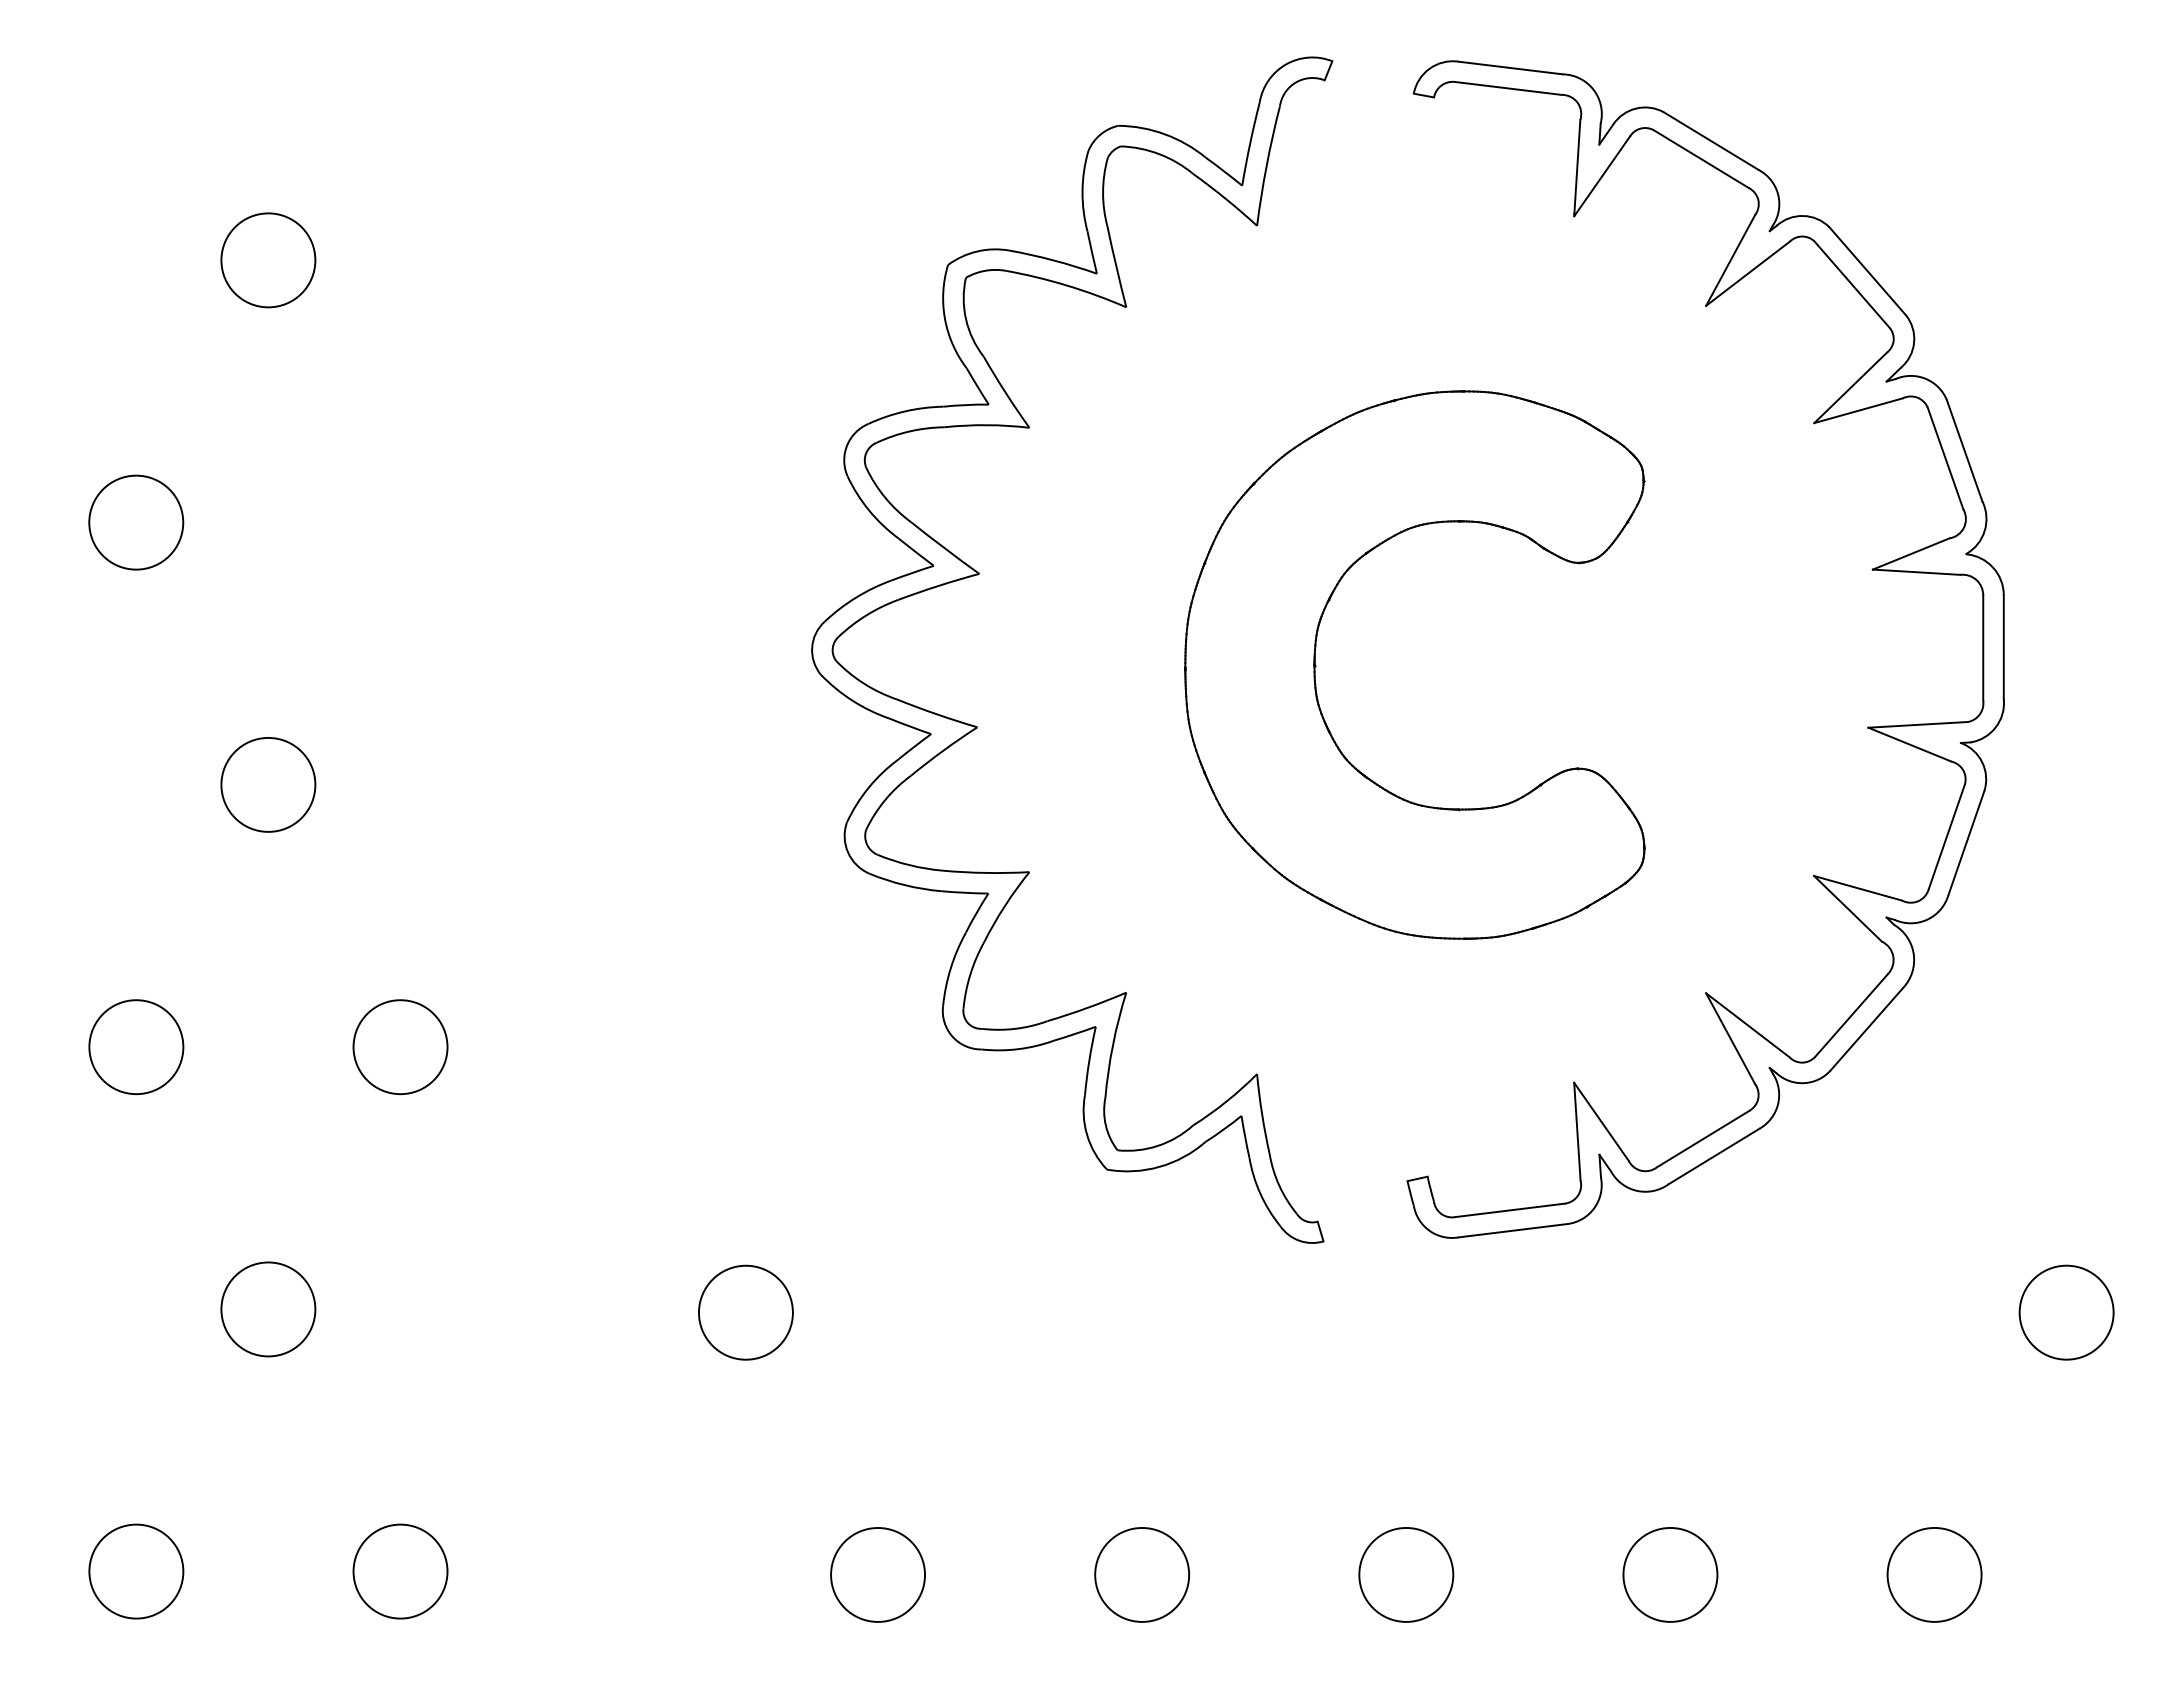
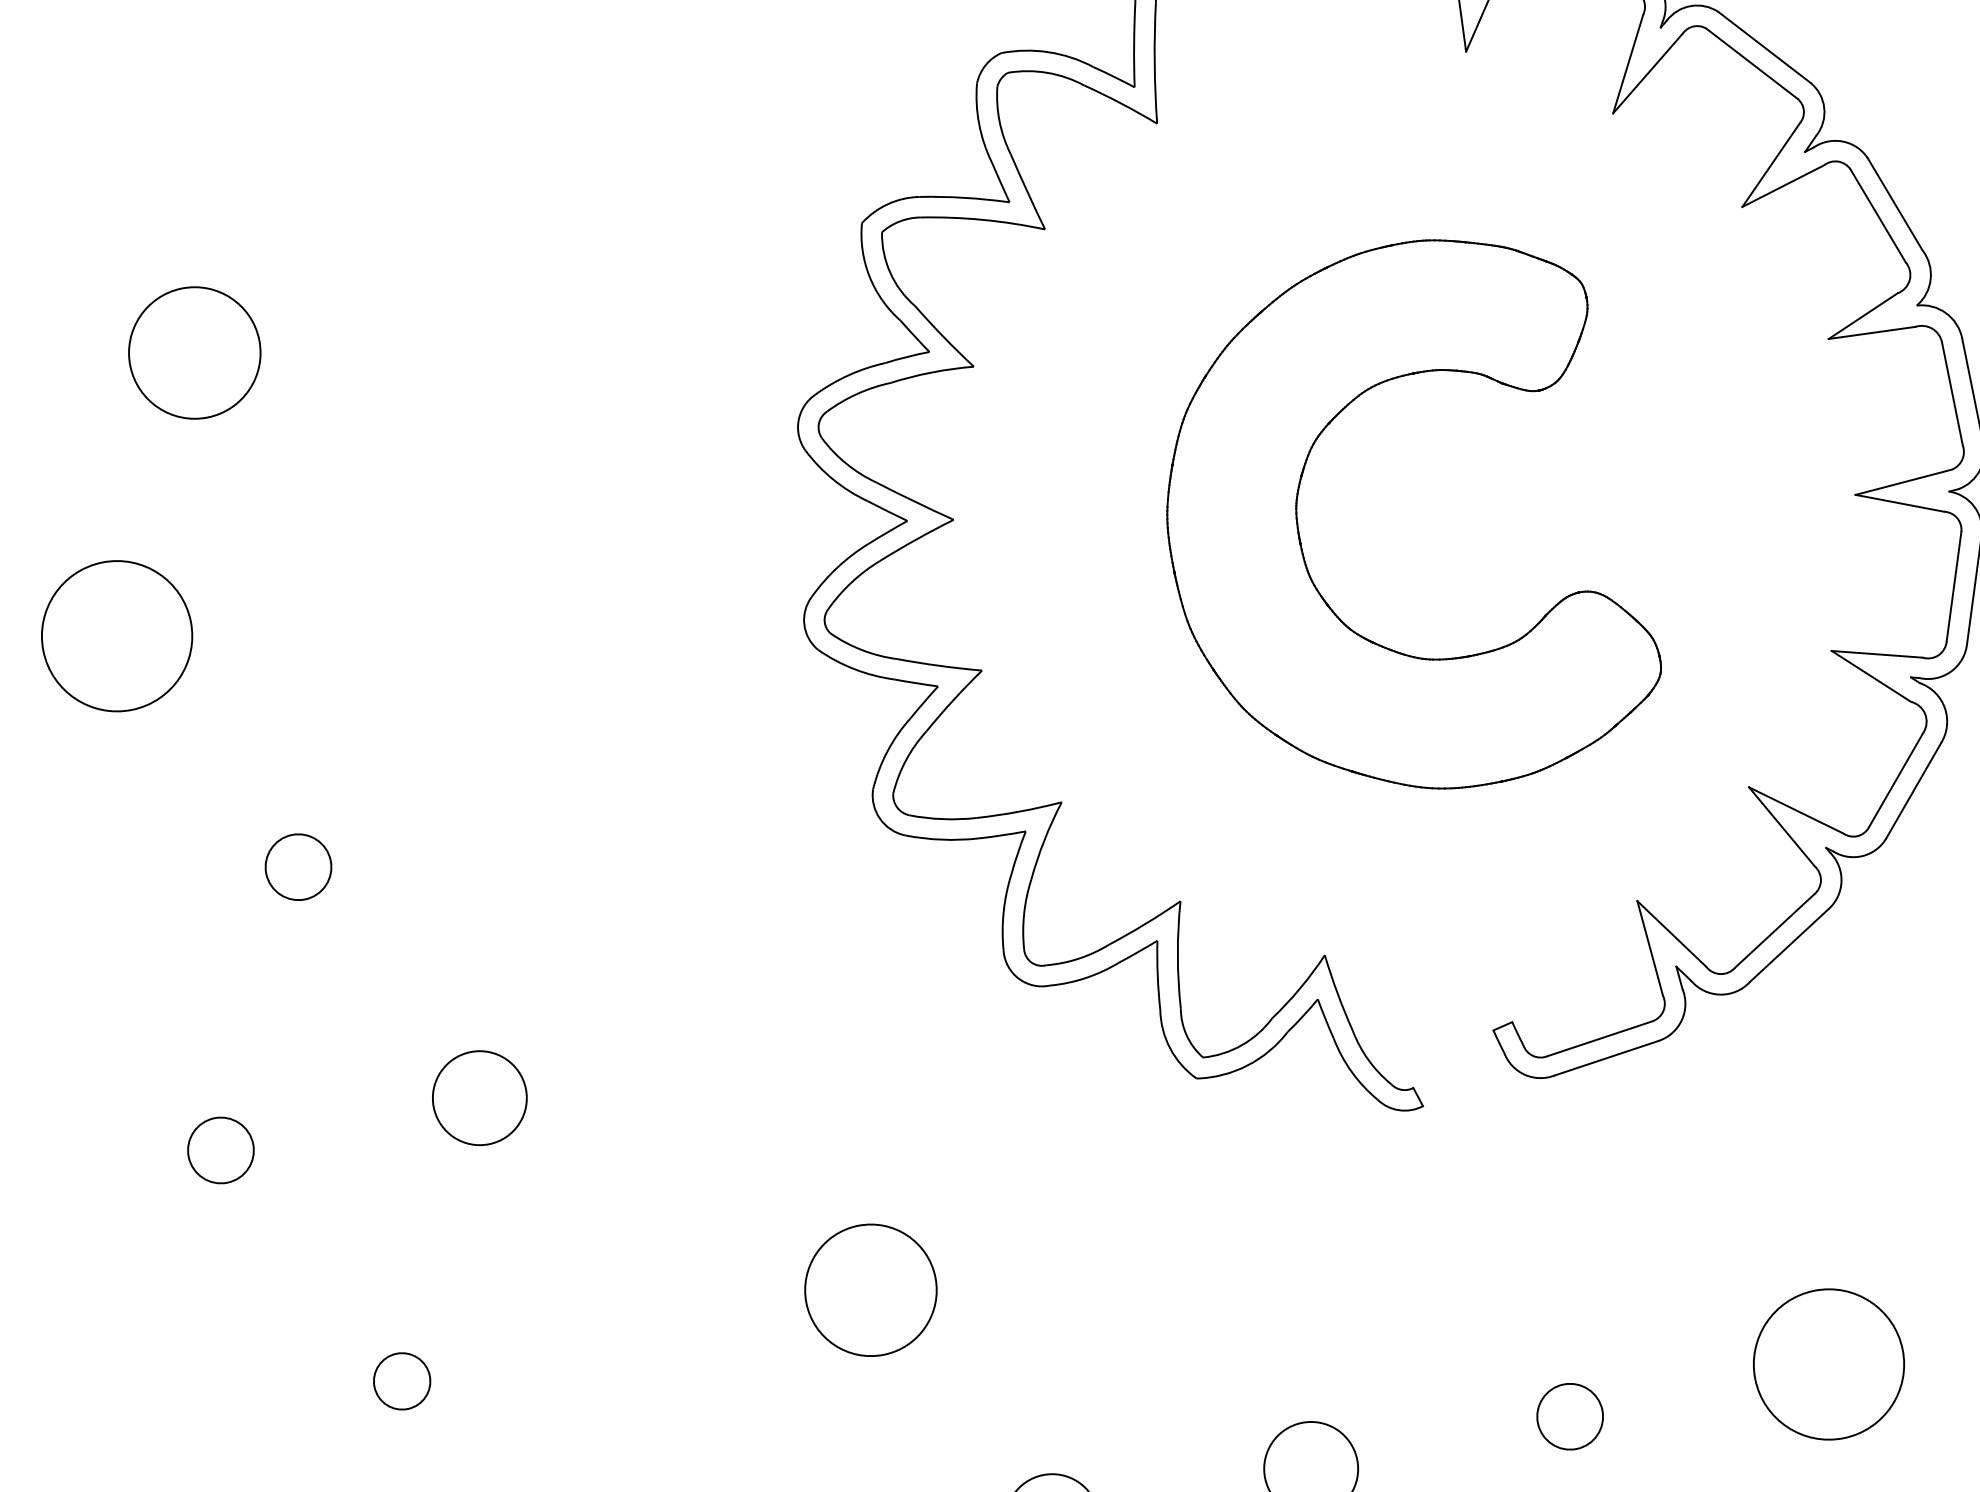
circle: (268, 260) -> (194, 353), size x1.4
circle: (136, 522) -> (117, 636), size x1.6
circle: (268, 784) -> (298, 866), size x0.7
circle: (136, 1047) -> (221, 1150), size x0.7
circle: (268, 1309) -> (402, 1381), size x0.6
circle: (745, 1312) -> (870, 1290), size x1.4
circle: (1406, 1574) -> (1570, 1416), size x0.7
circle: (1670, 1574) -> (1828, 1364), size x1.6

